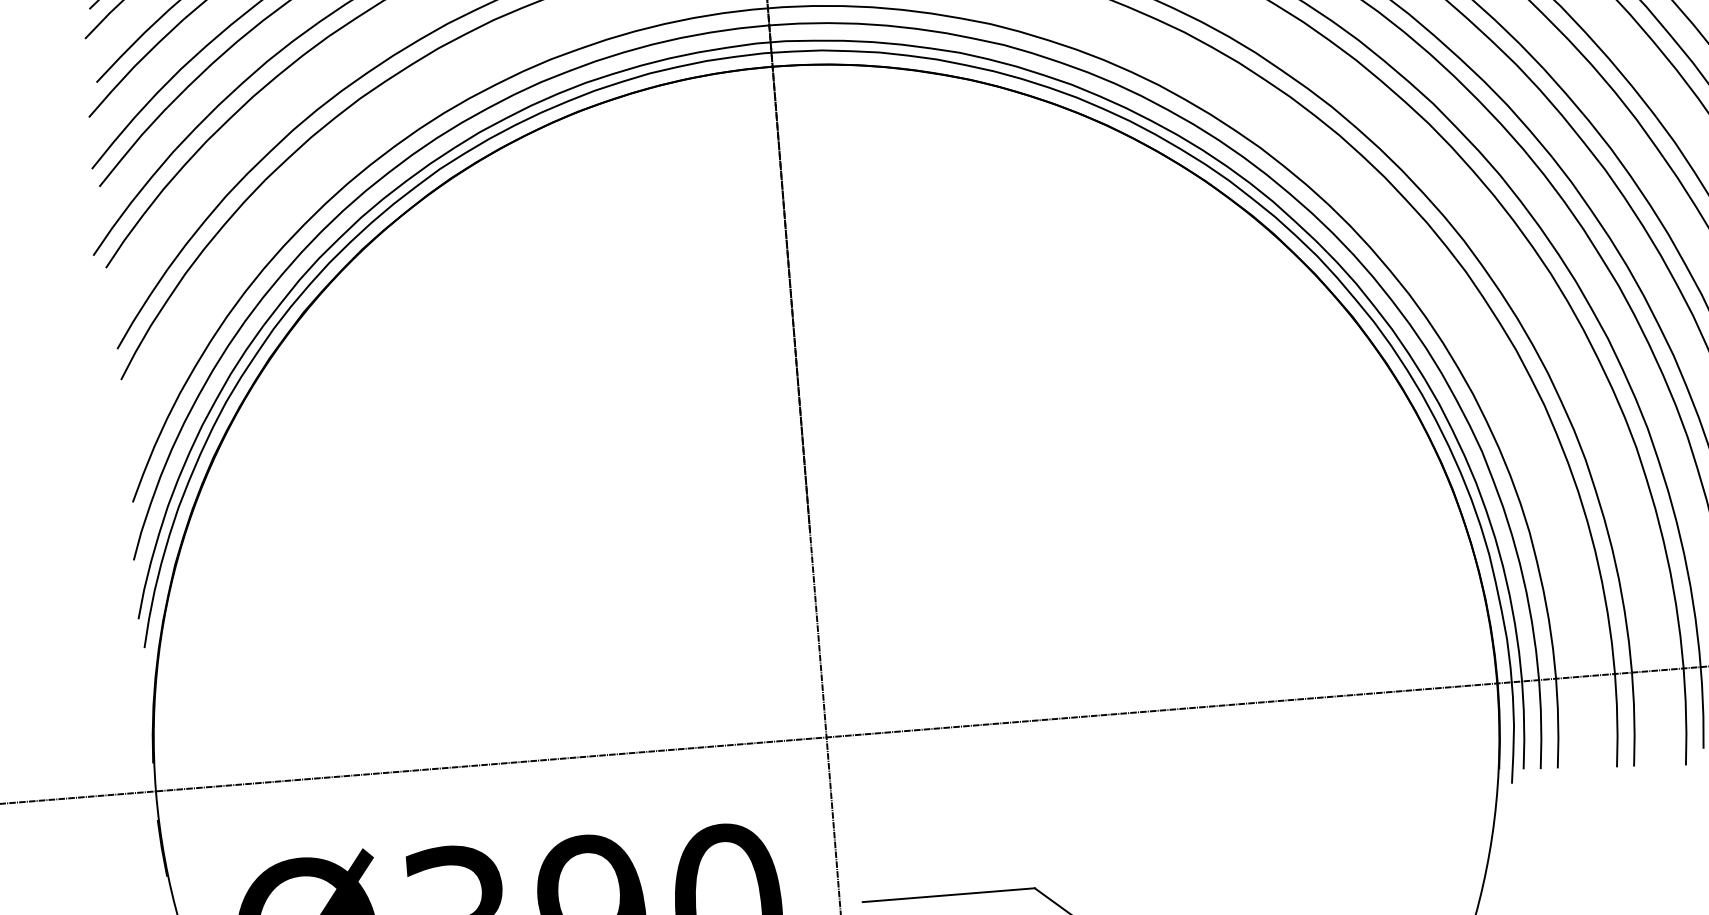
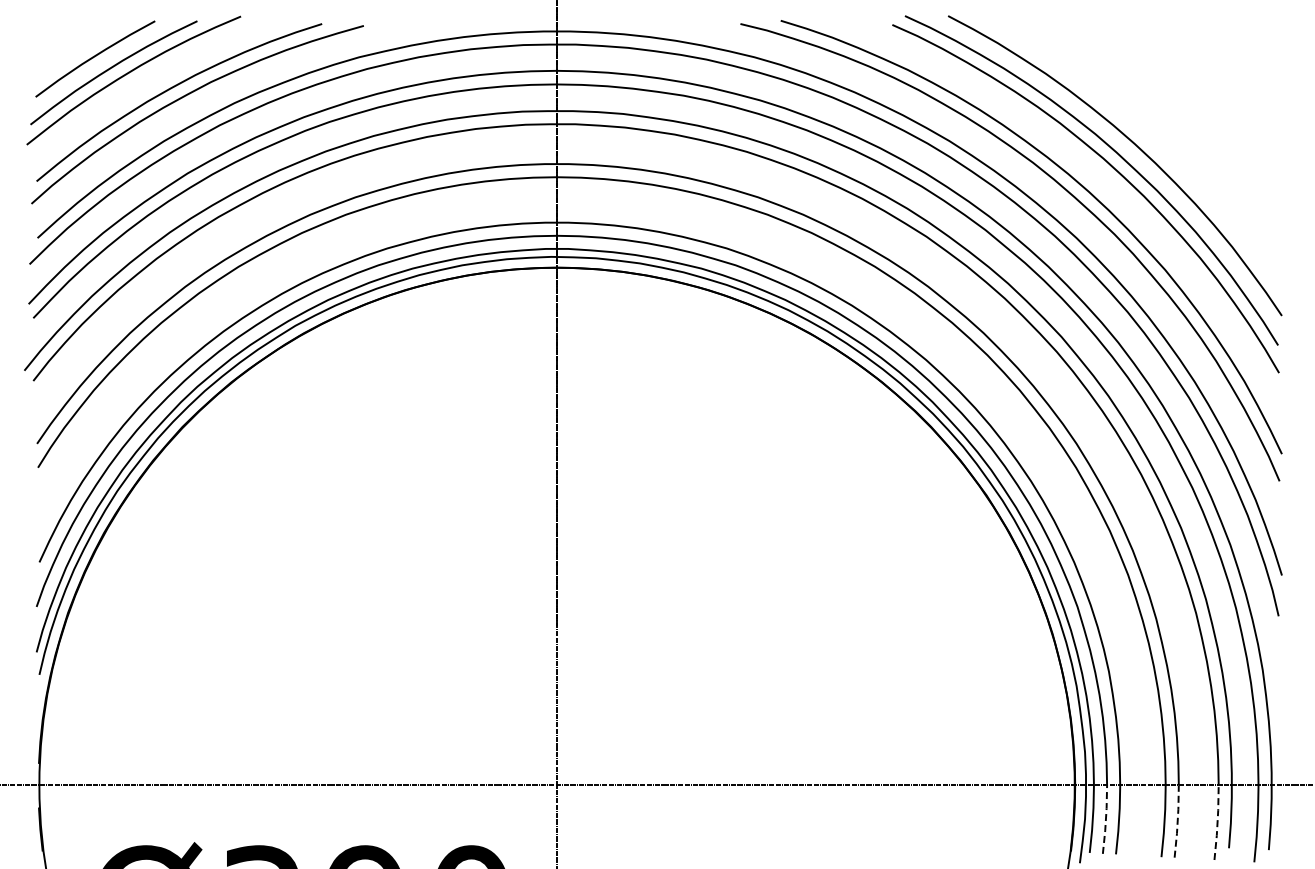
line: (1685, 716) -> (1217, 822), solid -> dashed
line: (1634, 719) -> (1177, 821), solid -> dashed
line: (1540, 725) -> (1105, 820), solid -> dashed

